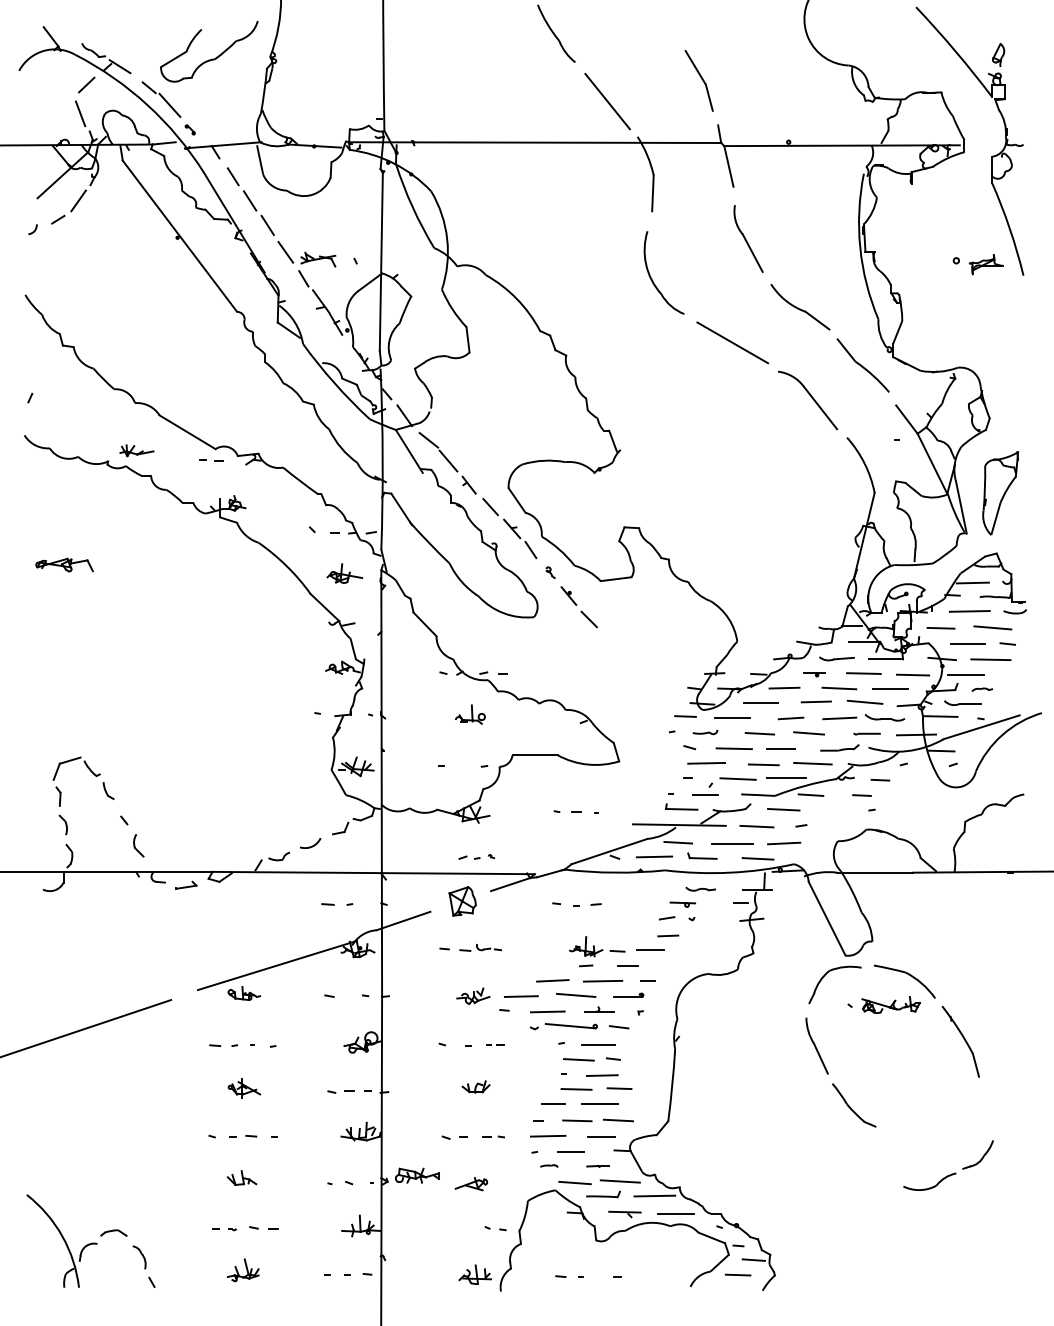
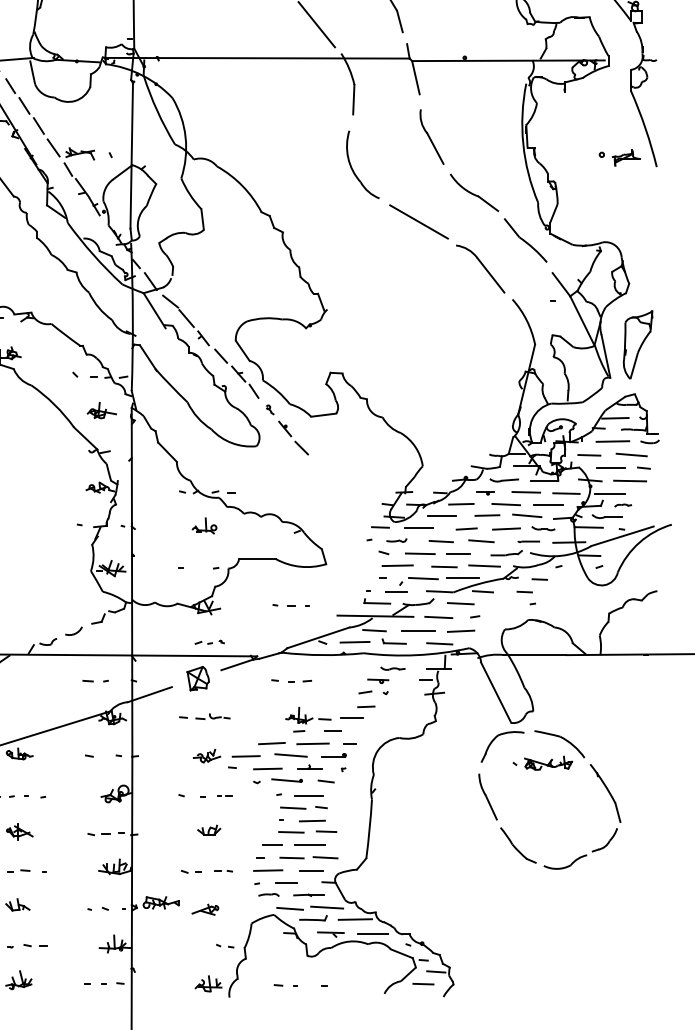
part: (884, 717) -> (543, 528), size x0.71
part: (571, 1025) -> (287, 780), size x0.71
part: (549, 1165) -> (269, 894), size x1.43
part: (597, 1166) -> (308, 895), size x1.67
part: (951, 1173) -> (583, 855), moved

